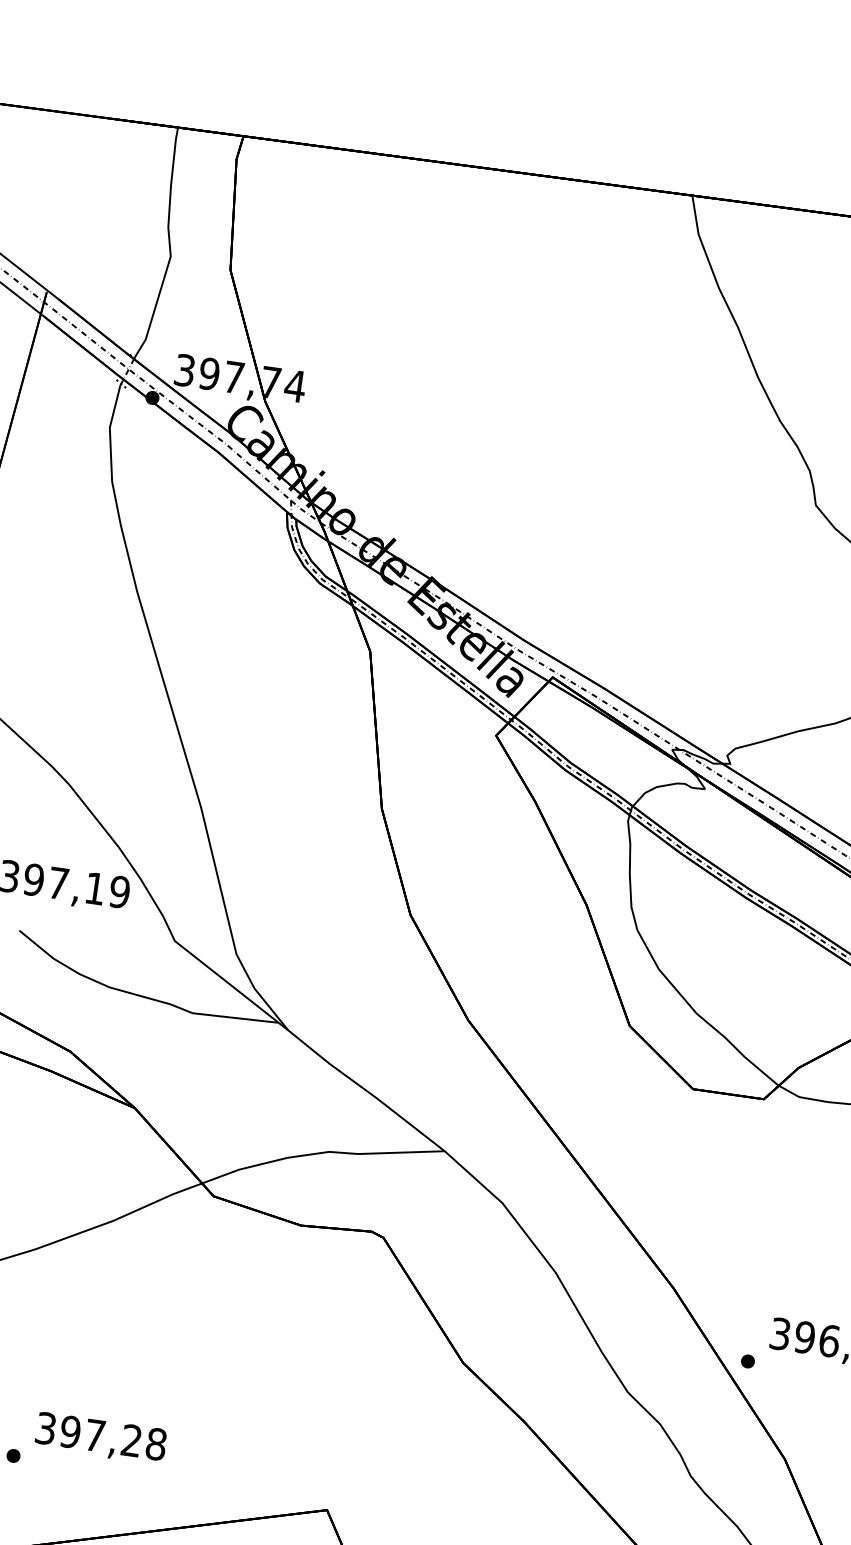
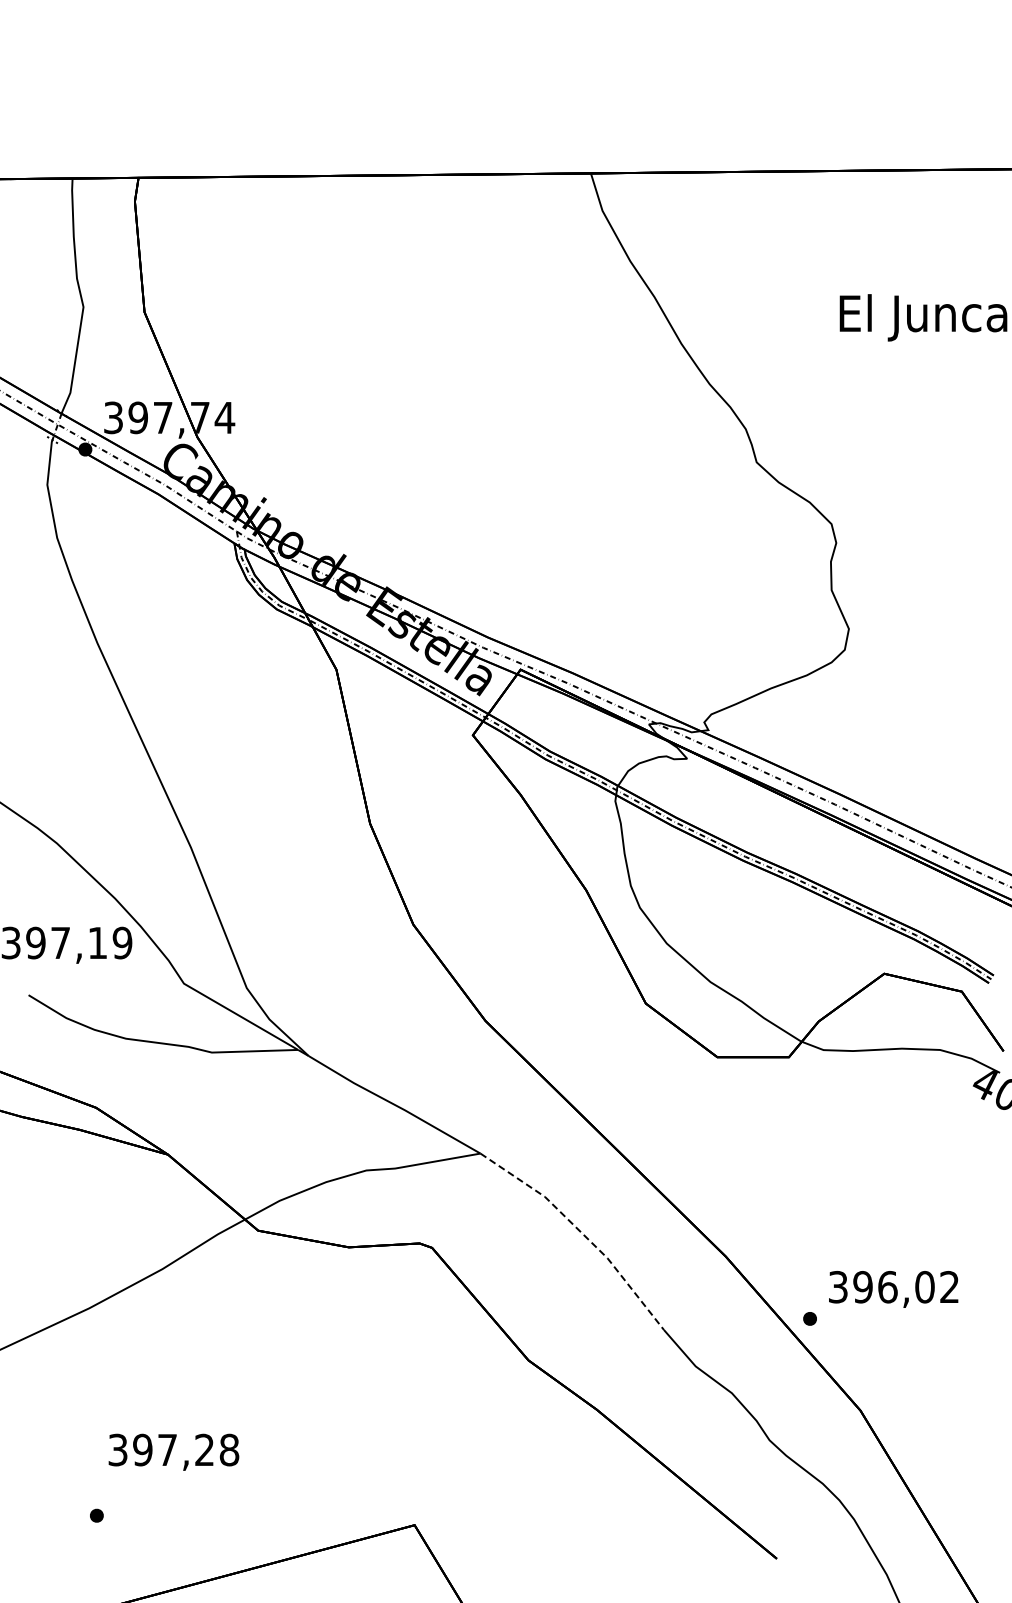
line: (533, 1243) -> (581, 1232), solid -> dashed
text: (100, 1437) -> (173, 1451), moved

